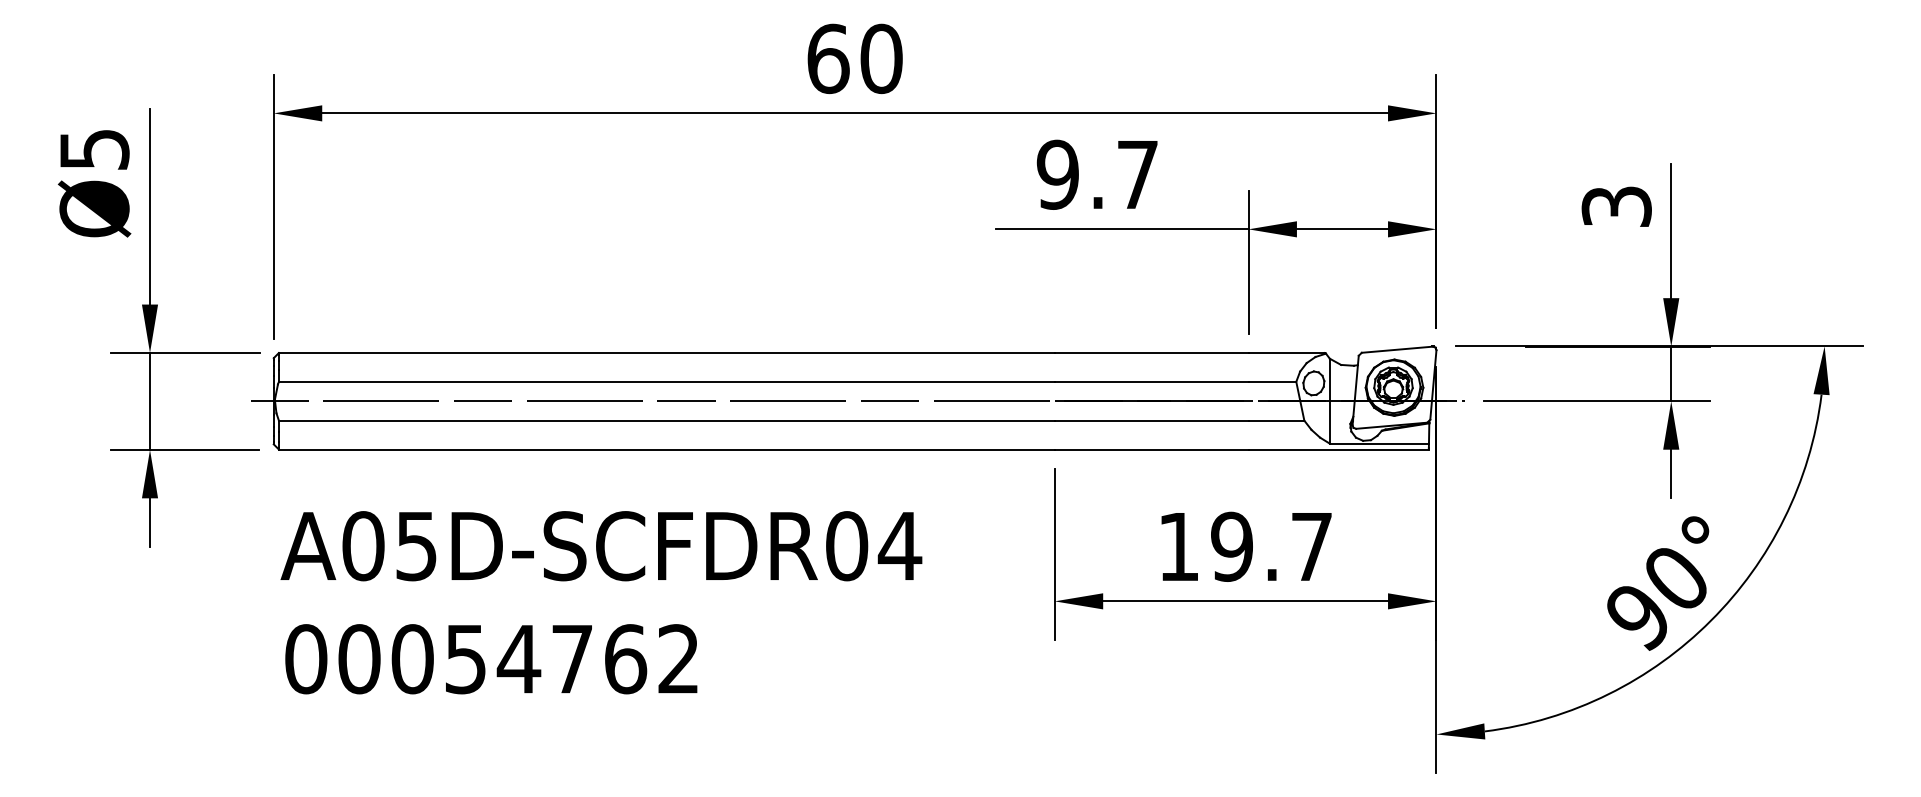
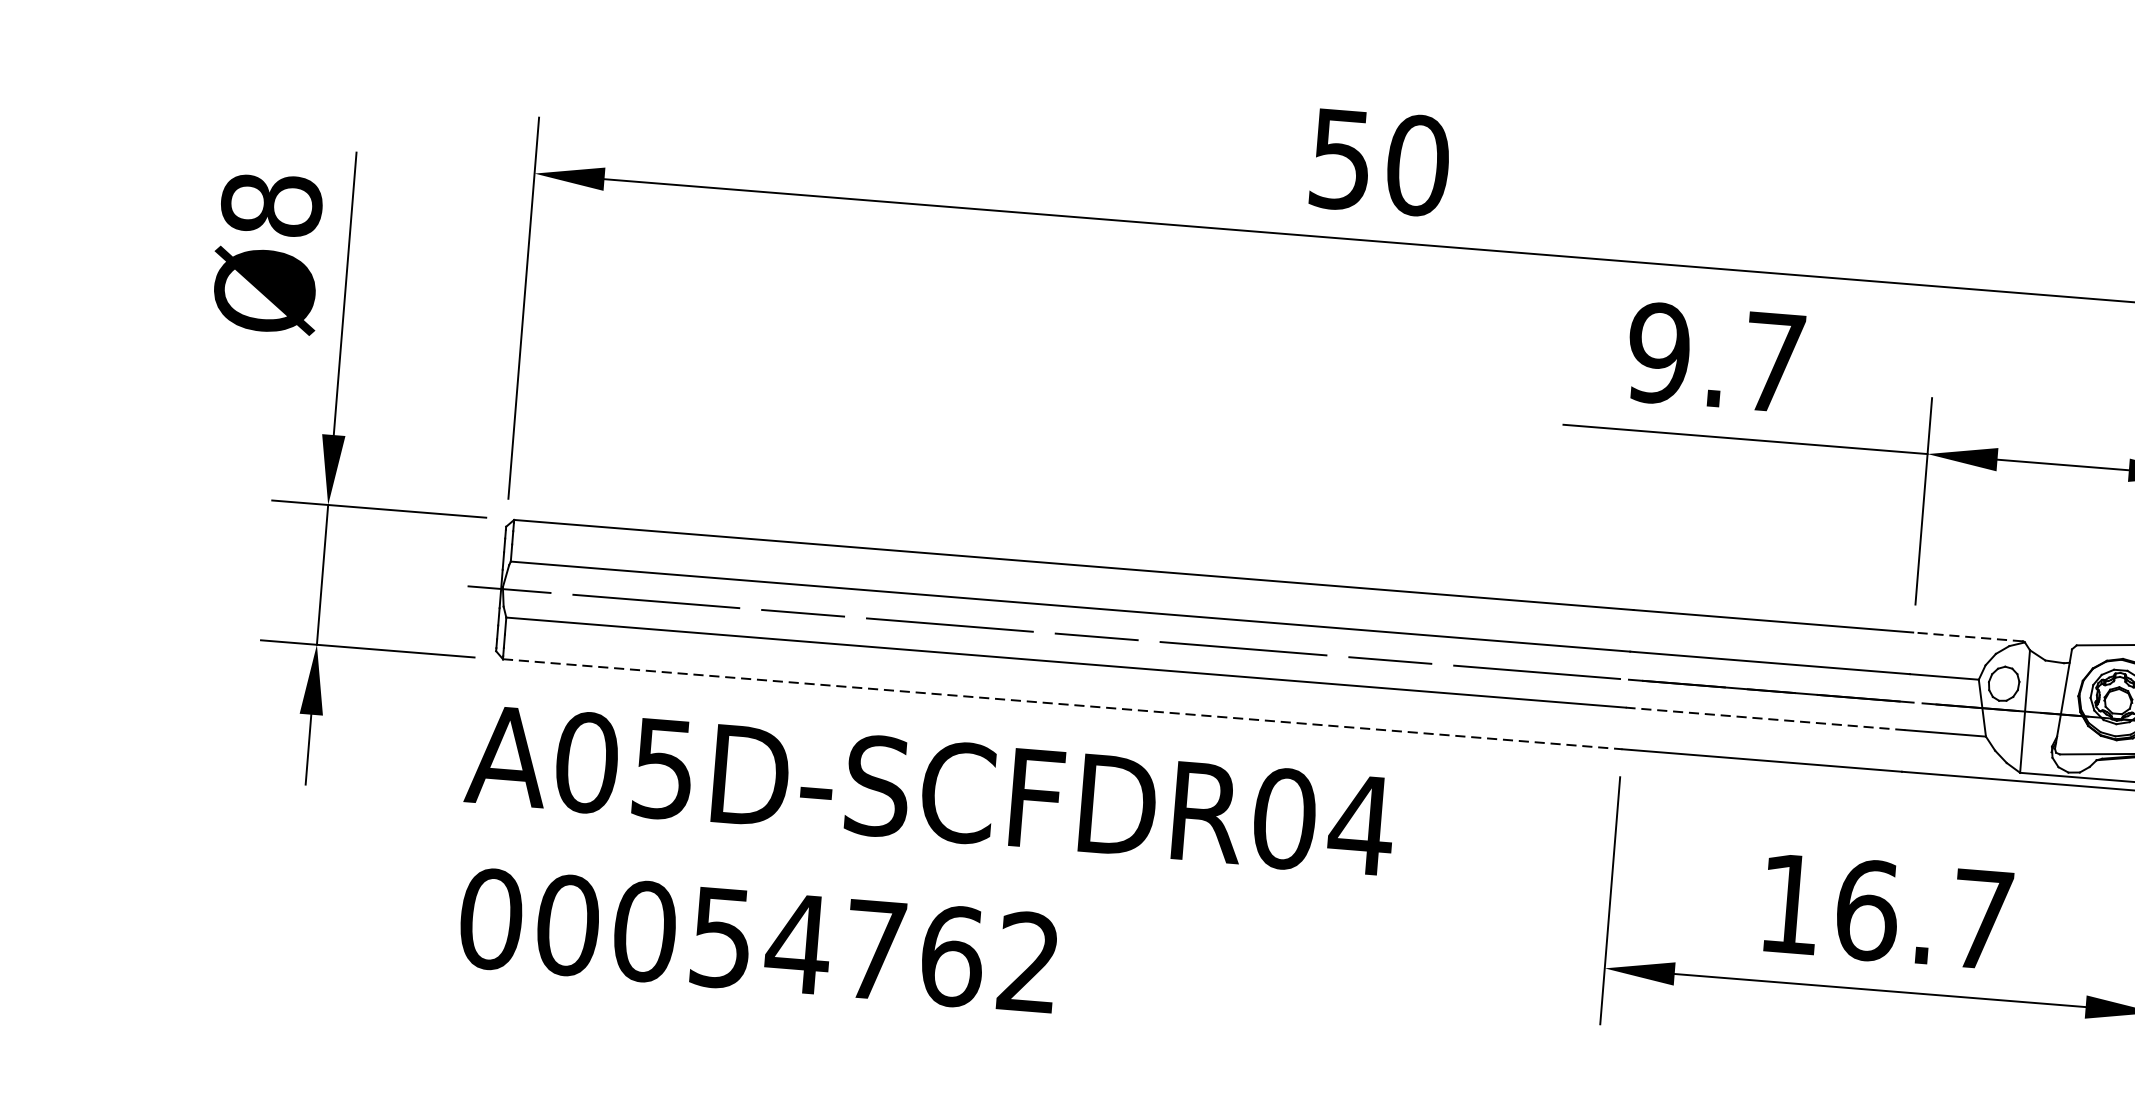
text: (828, 58) -> (1341, 158), 60 -> 50
text: (94, 149) -> (271, 204), Ø5 -> Ø8
line: (1286, 353) -> (1967, 637), solid -> dashed
line: (1151, 420) -> (1765, 718), solid -> dashed
line: (666, 449) -> (1062, 704), solid -> dashed
text: (1232, 546) -> (1867, 909), 19.7 -> 16.7
text: (601, 602) -> (923, 871), moved

